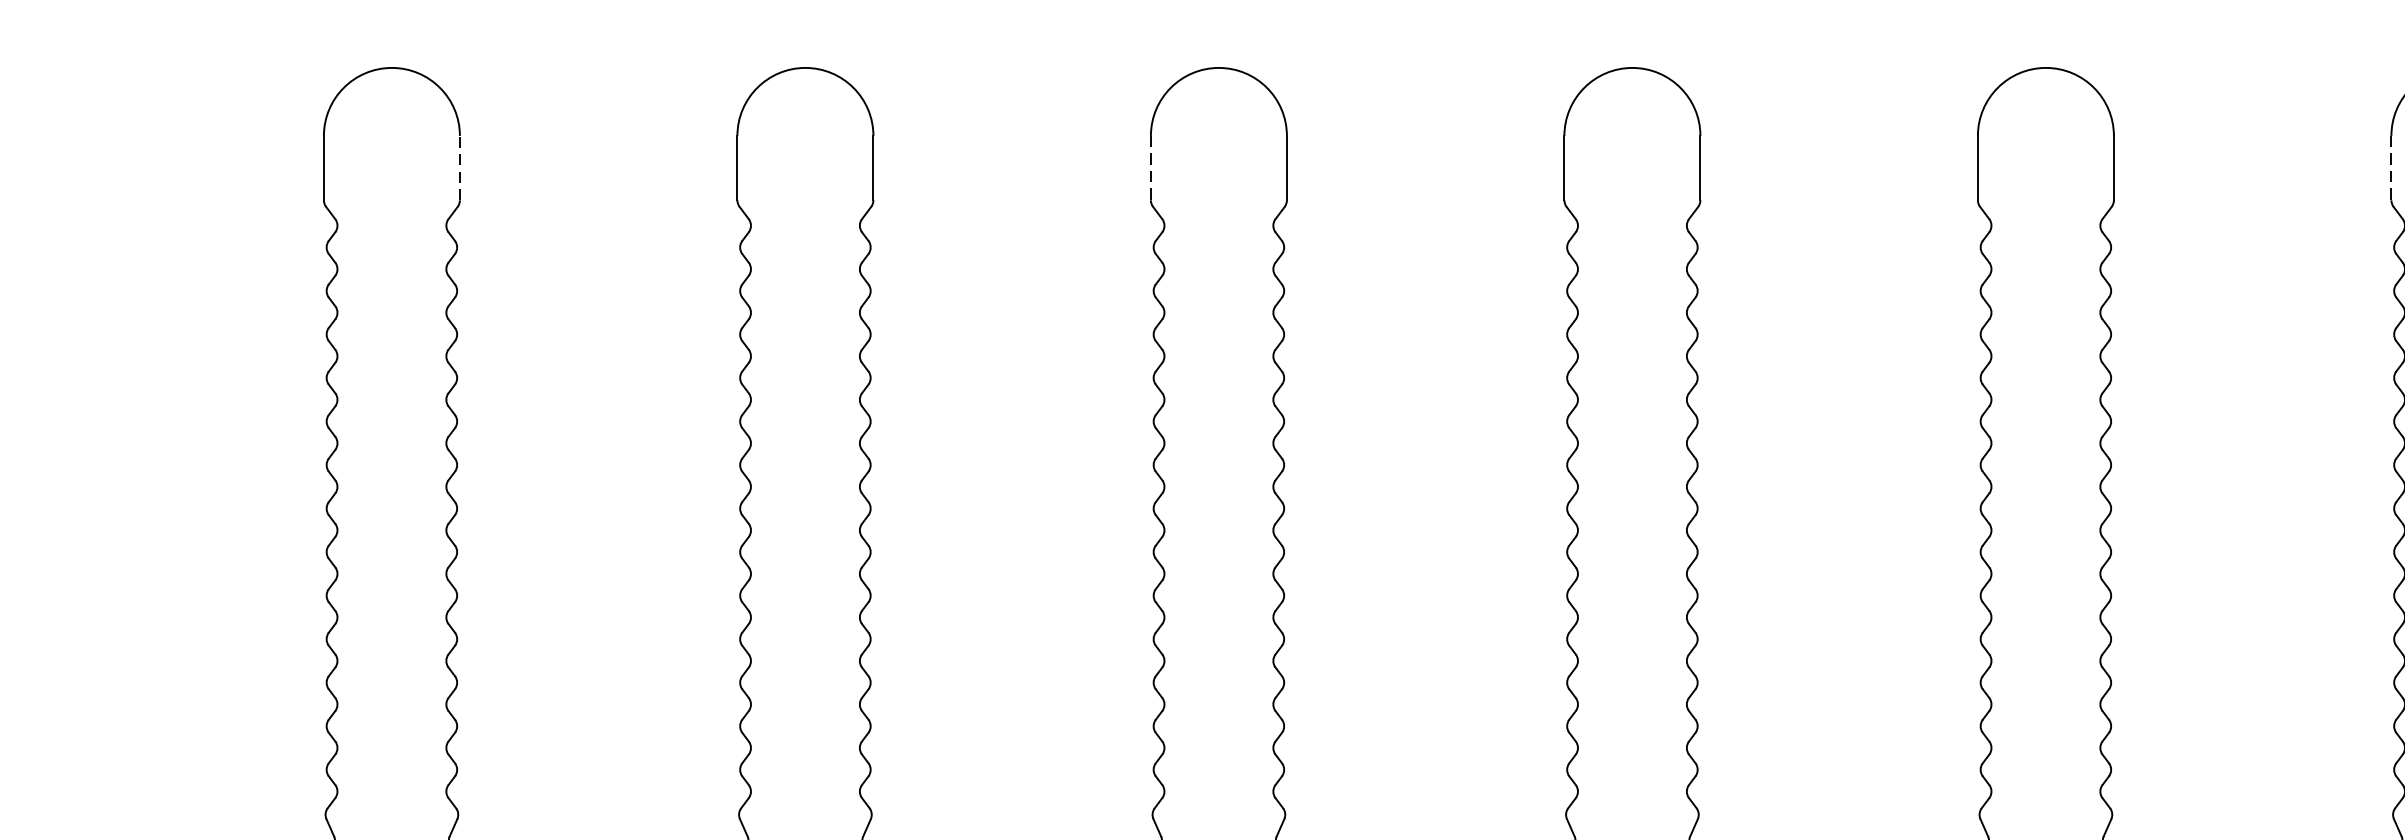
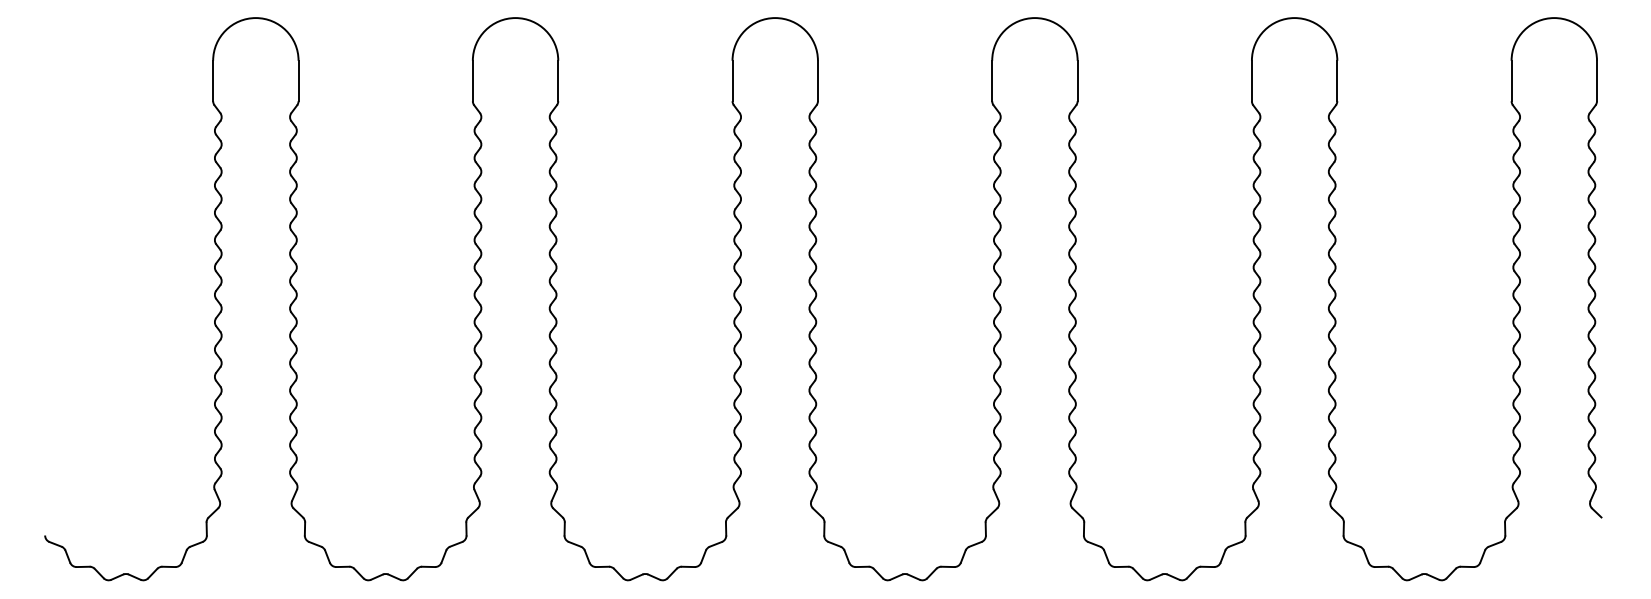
line: (459, 167) -> (298, 80), dashed -> solid
line: (1150, 168) -> (732, 81), dashed -> solid
line: (2391, 168) -> (1511, 81), dashed -> solid

